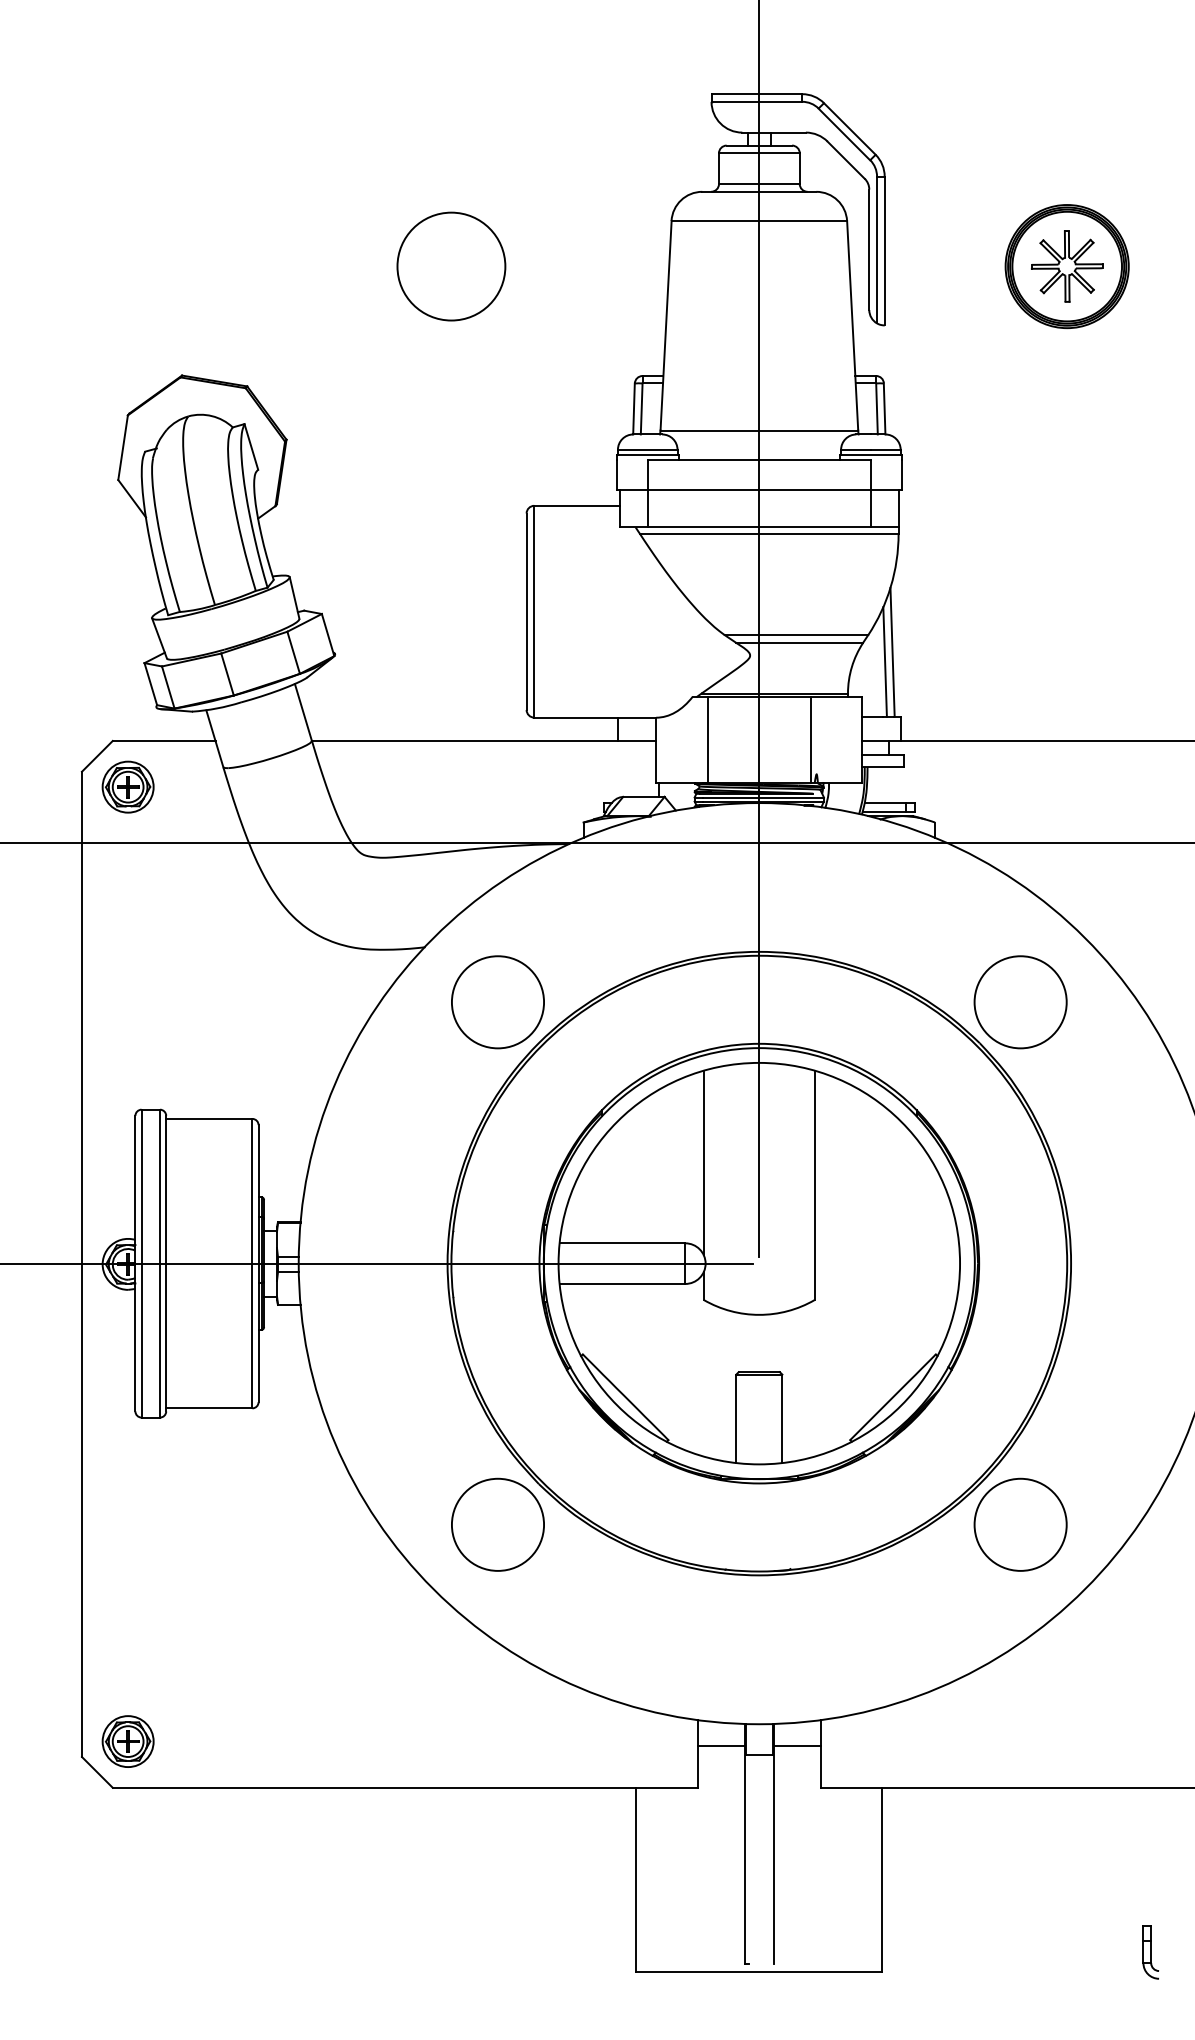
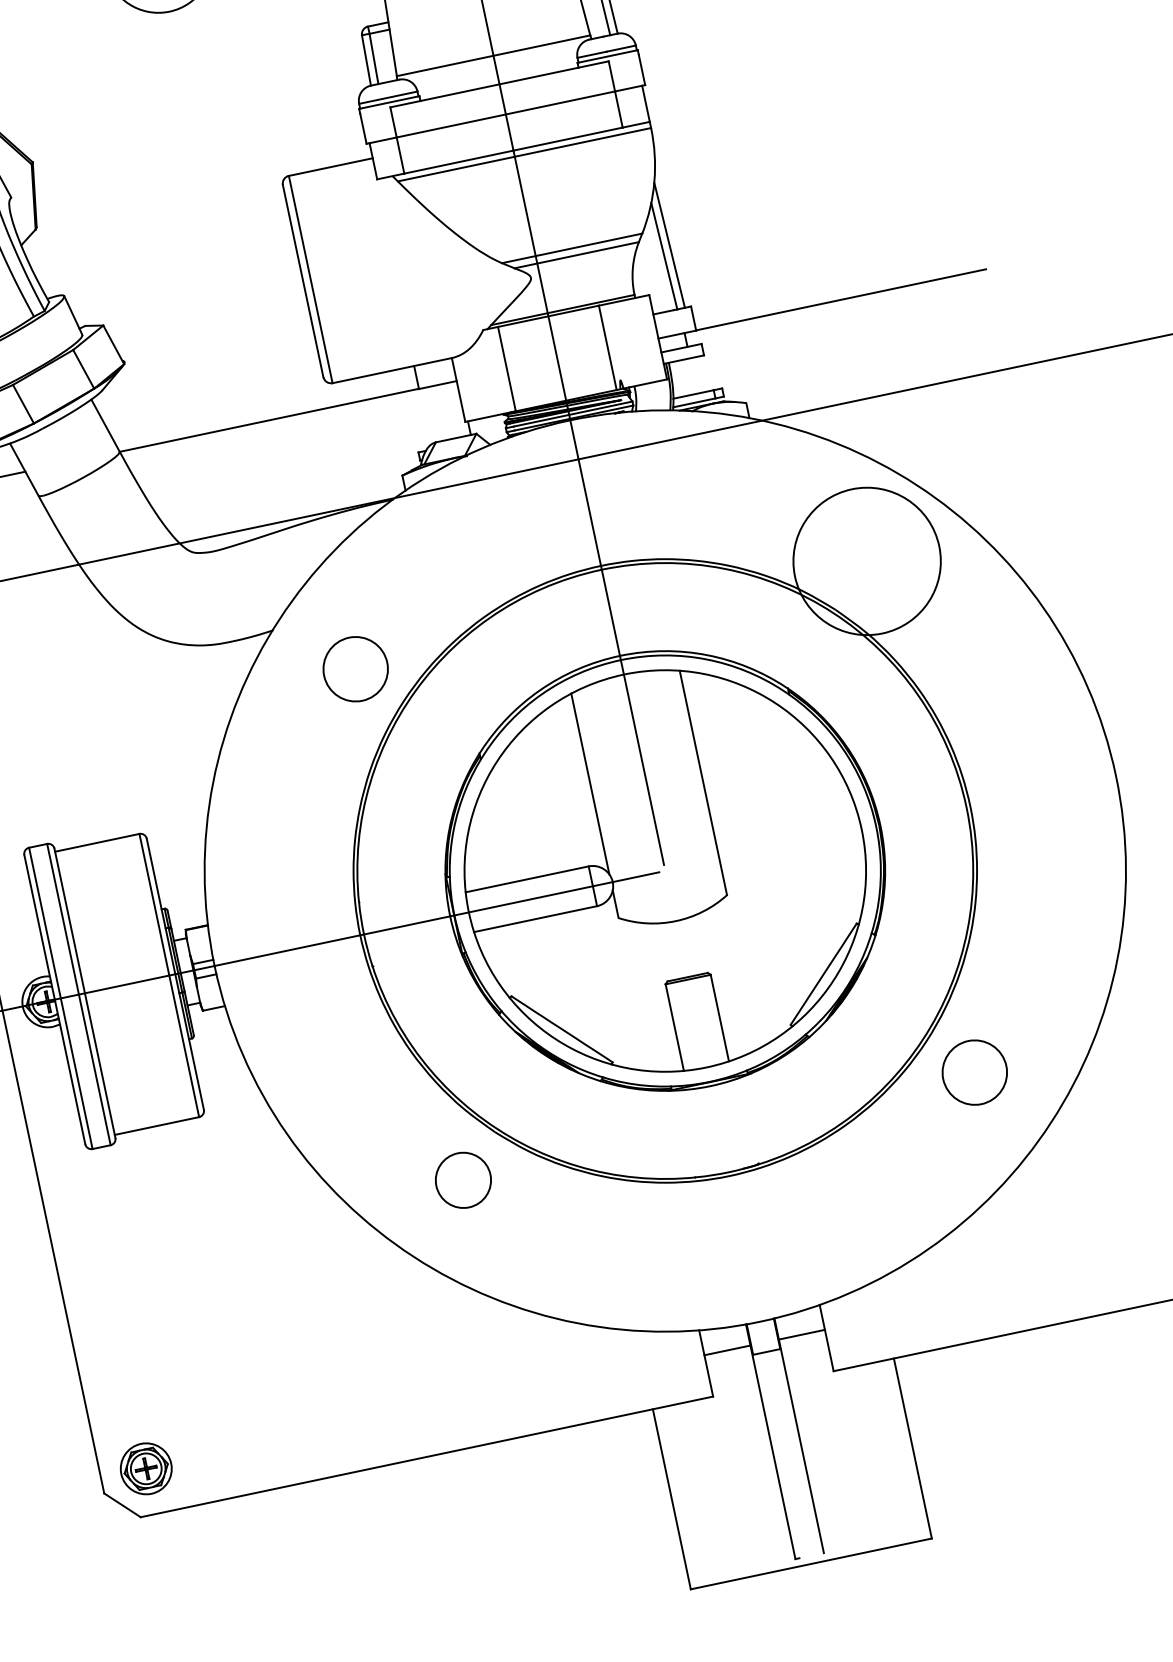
circle: (497, 1002) -> (355, 669), size x0.7
circle: (1020, 1002) -> (867, 561), size x1.6
circle: (497, 1524) -> (462, 1180), size x0.6
circle: (1020, 1524) -> (974, 1072), size x0.7

